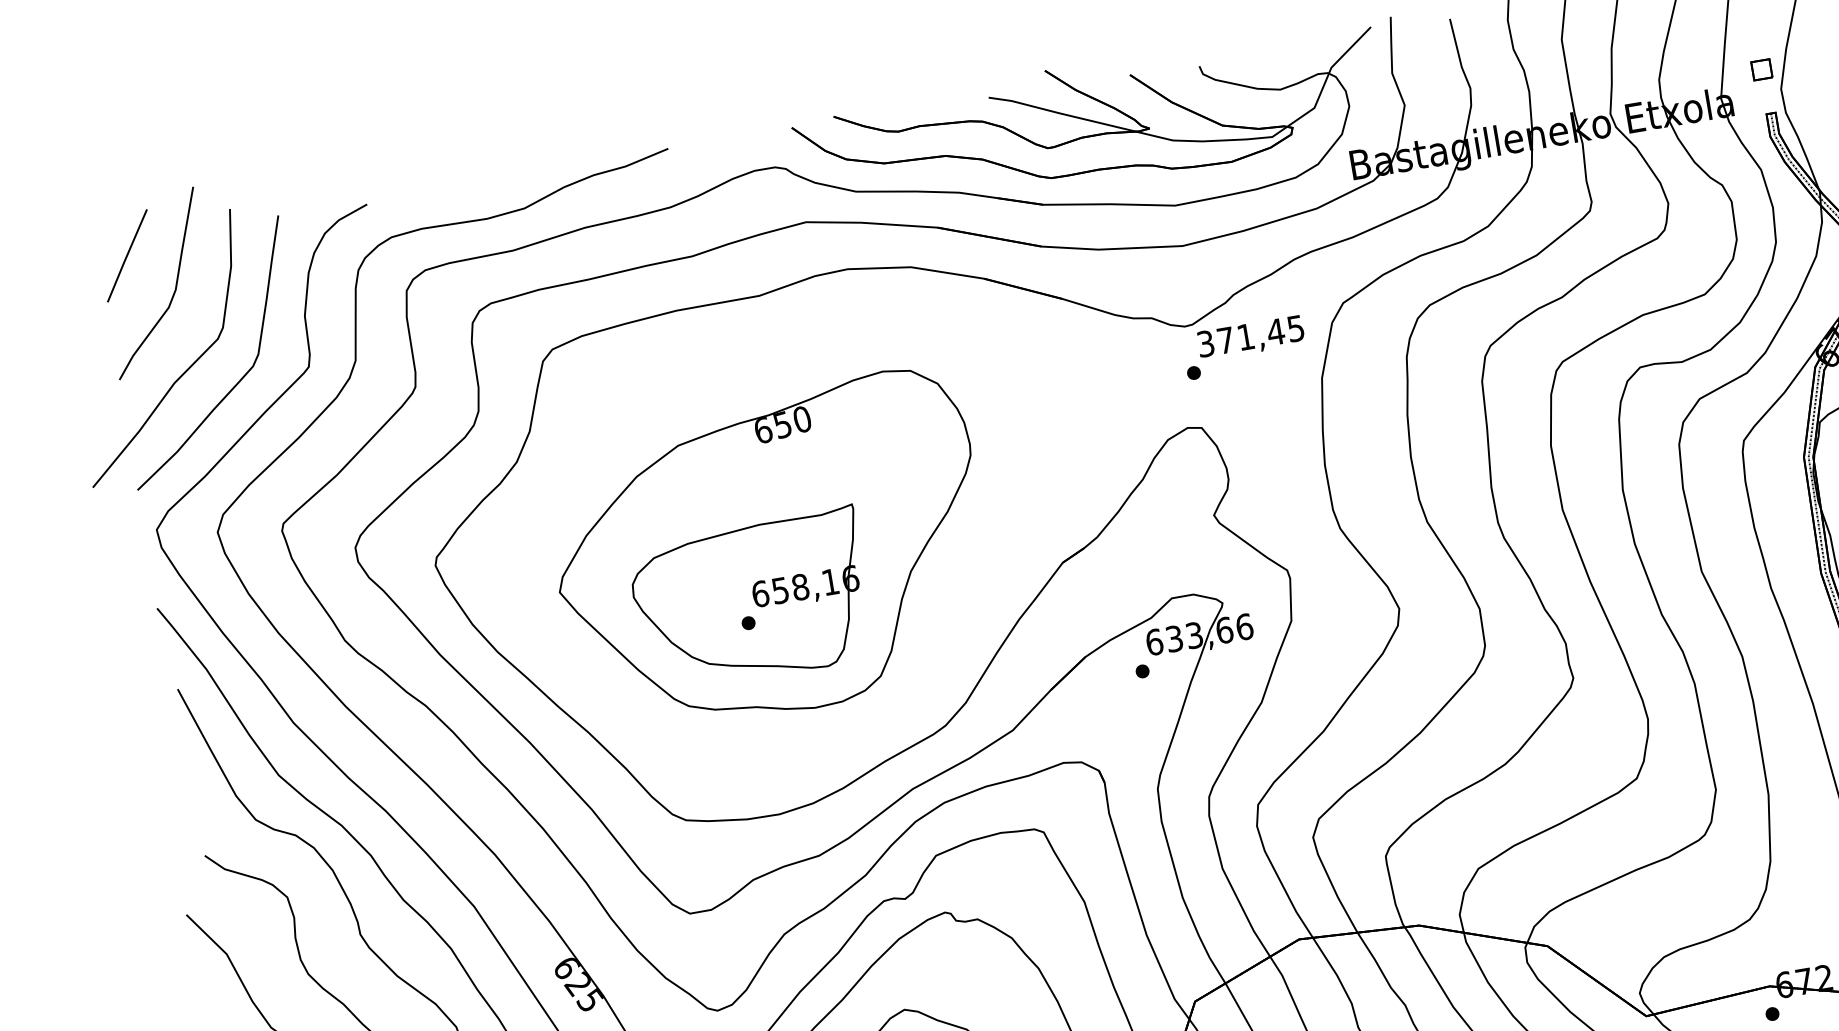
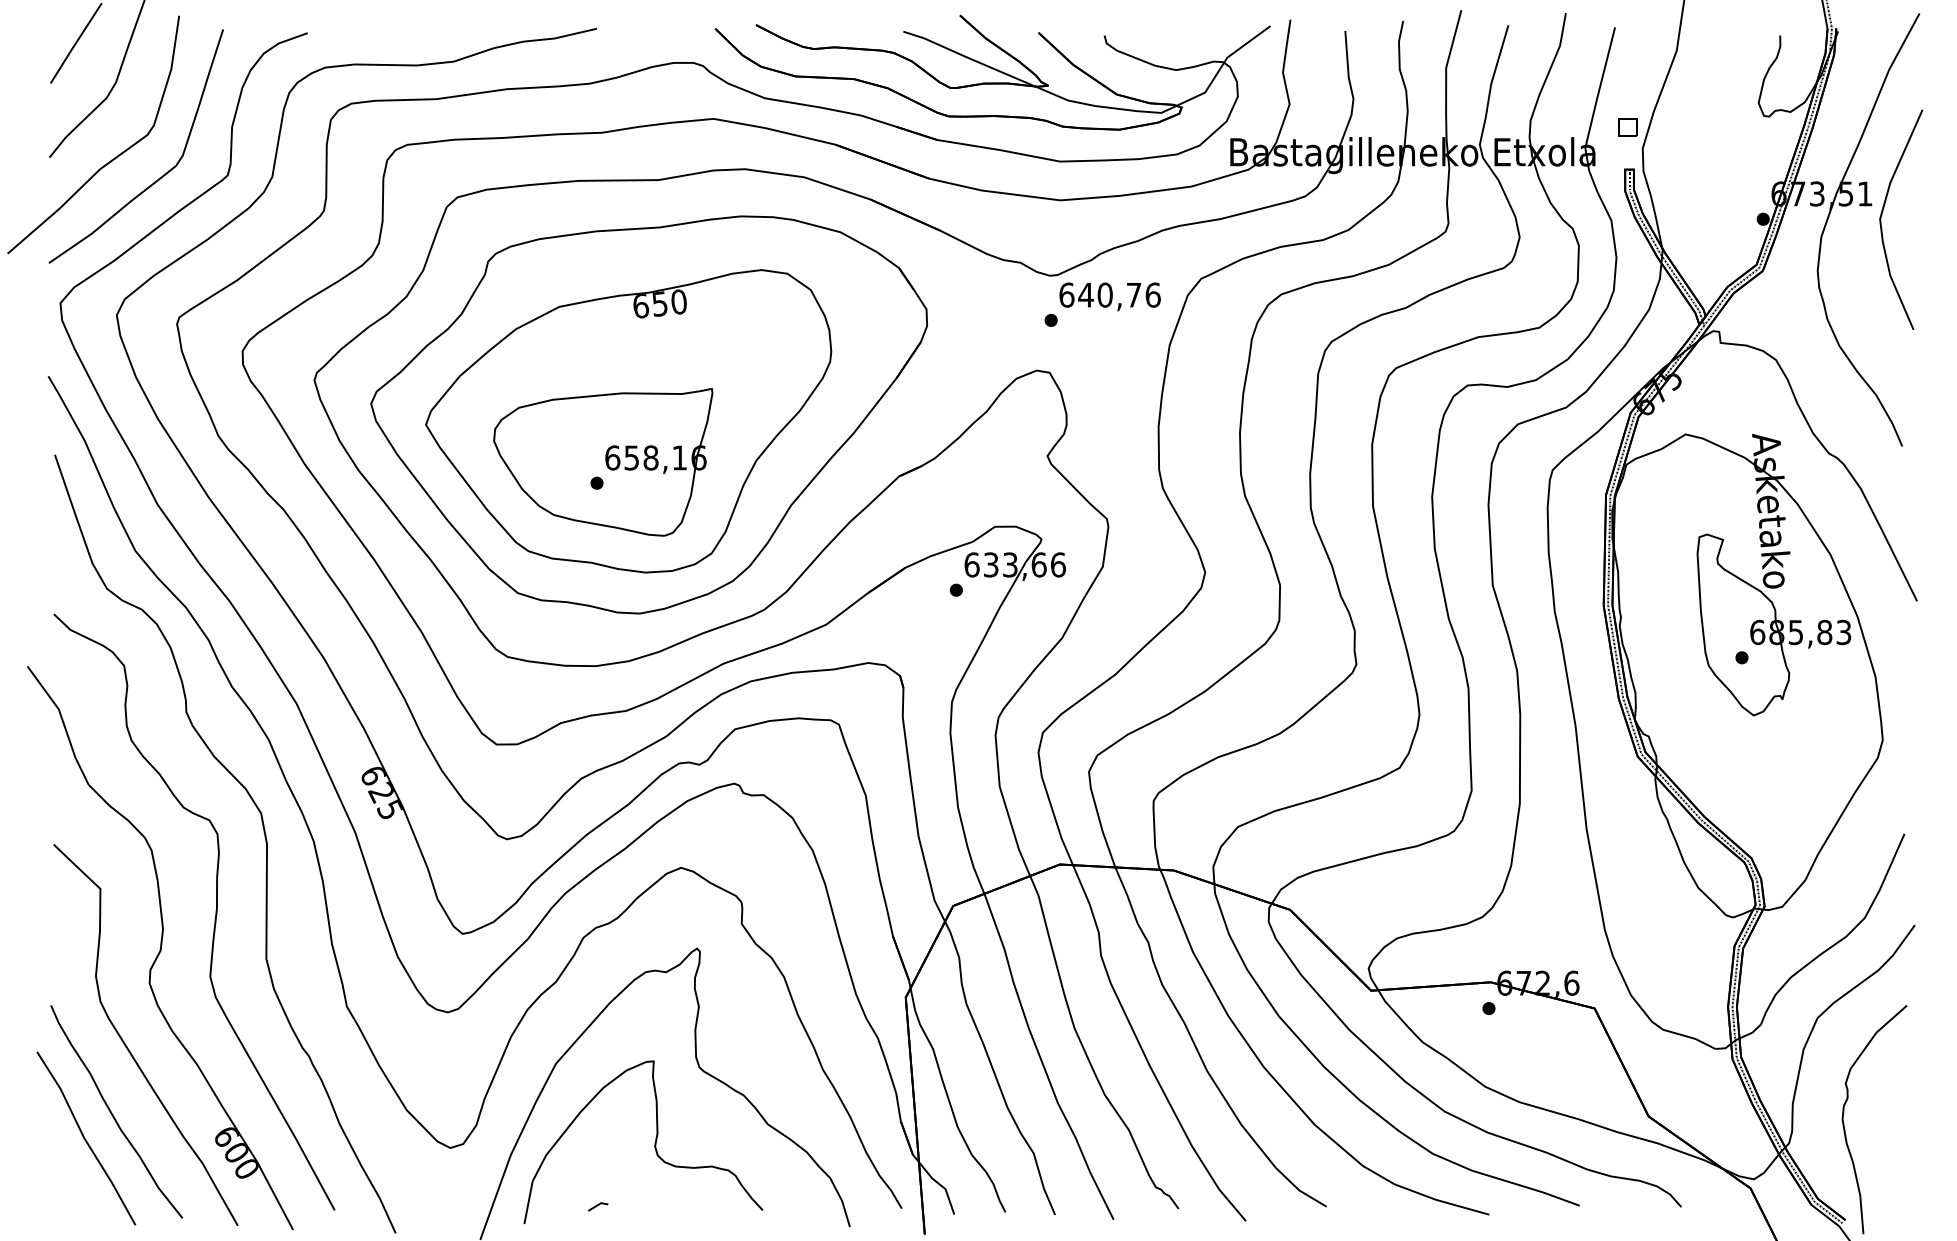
text: (1250, 335) -> (1109, 294), 371,45 -> 640,76
part: (791, 542) -> (649, 414), added

